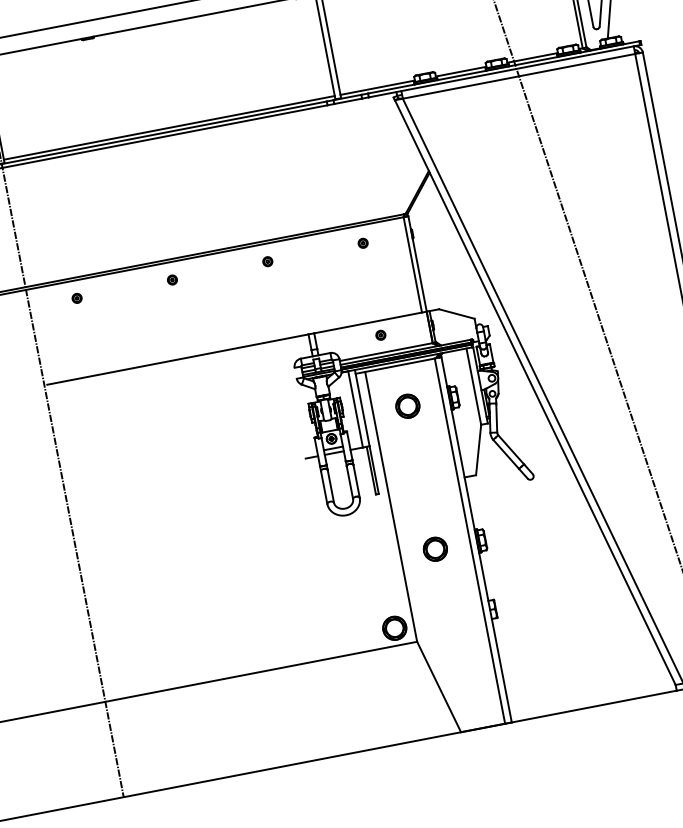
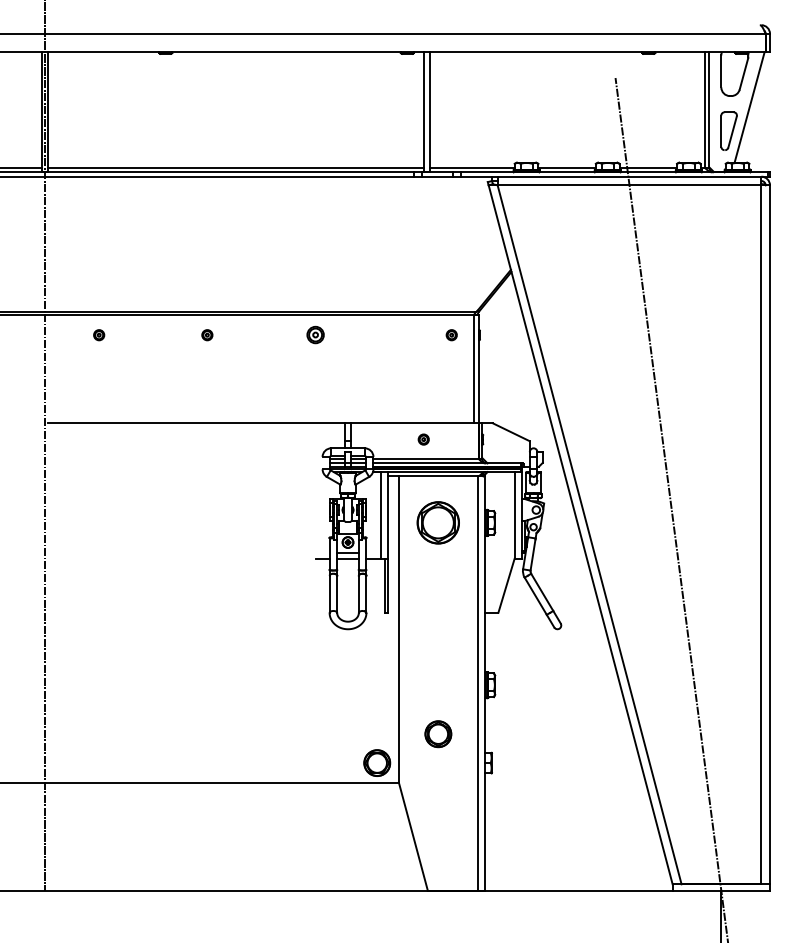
part: (362, 243) -> (451, 335), moved
part: (267, 261) -> (315, 335), size x1.6
part: (407, 405) -> (438, 522), size x1.6
part: (435, 549) -> (438, 734), moved

